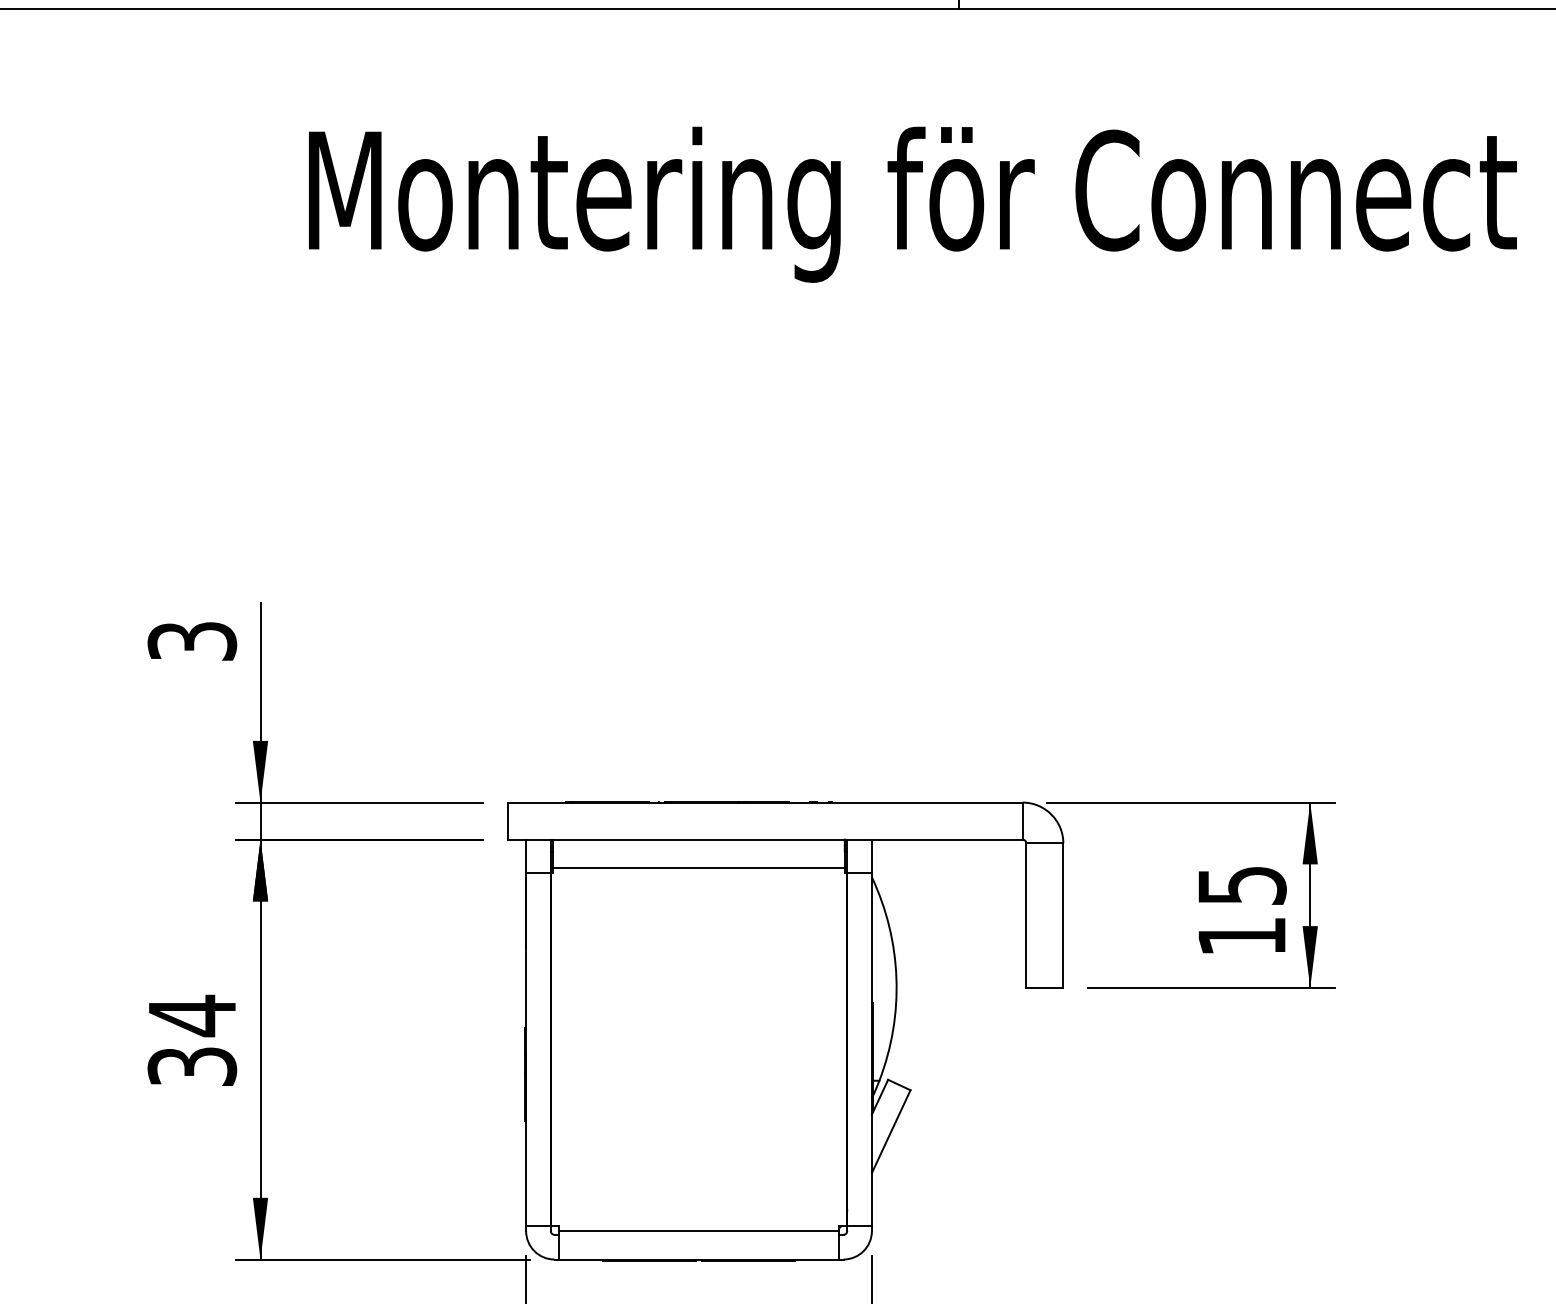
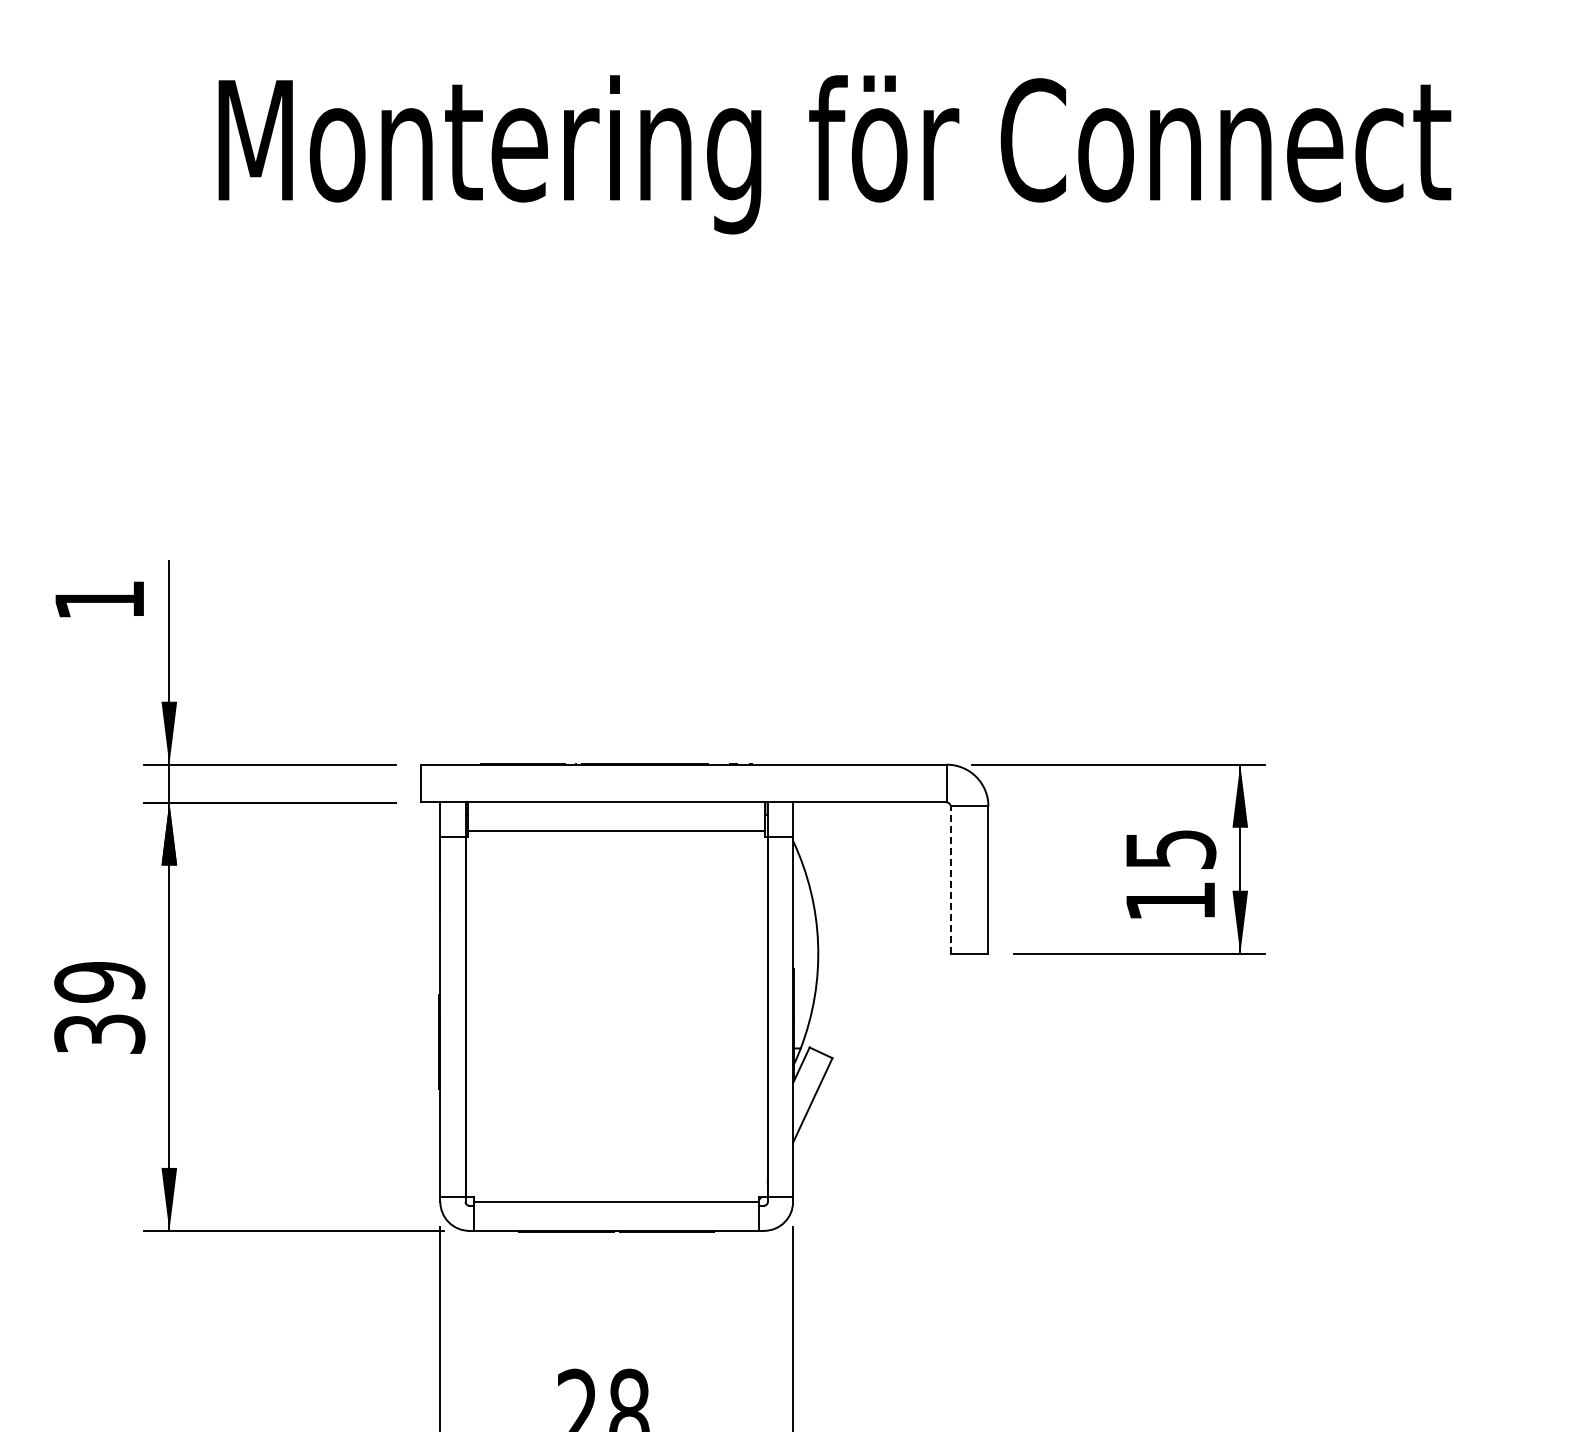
text: (192, 640) -> (99, 599), 3 -> 1
line: (1026, 915) -> (950, 879), solid -> dashed
text: (192, 1016) -> (99, 982), 34 -> 39

